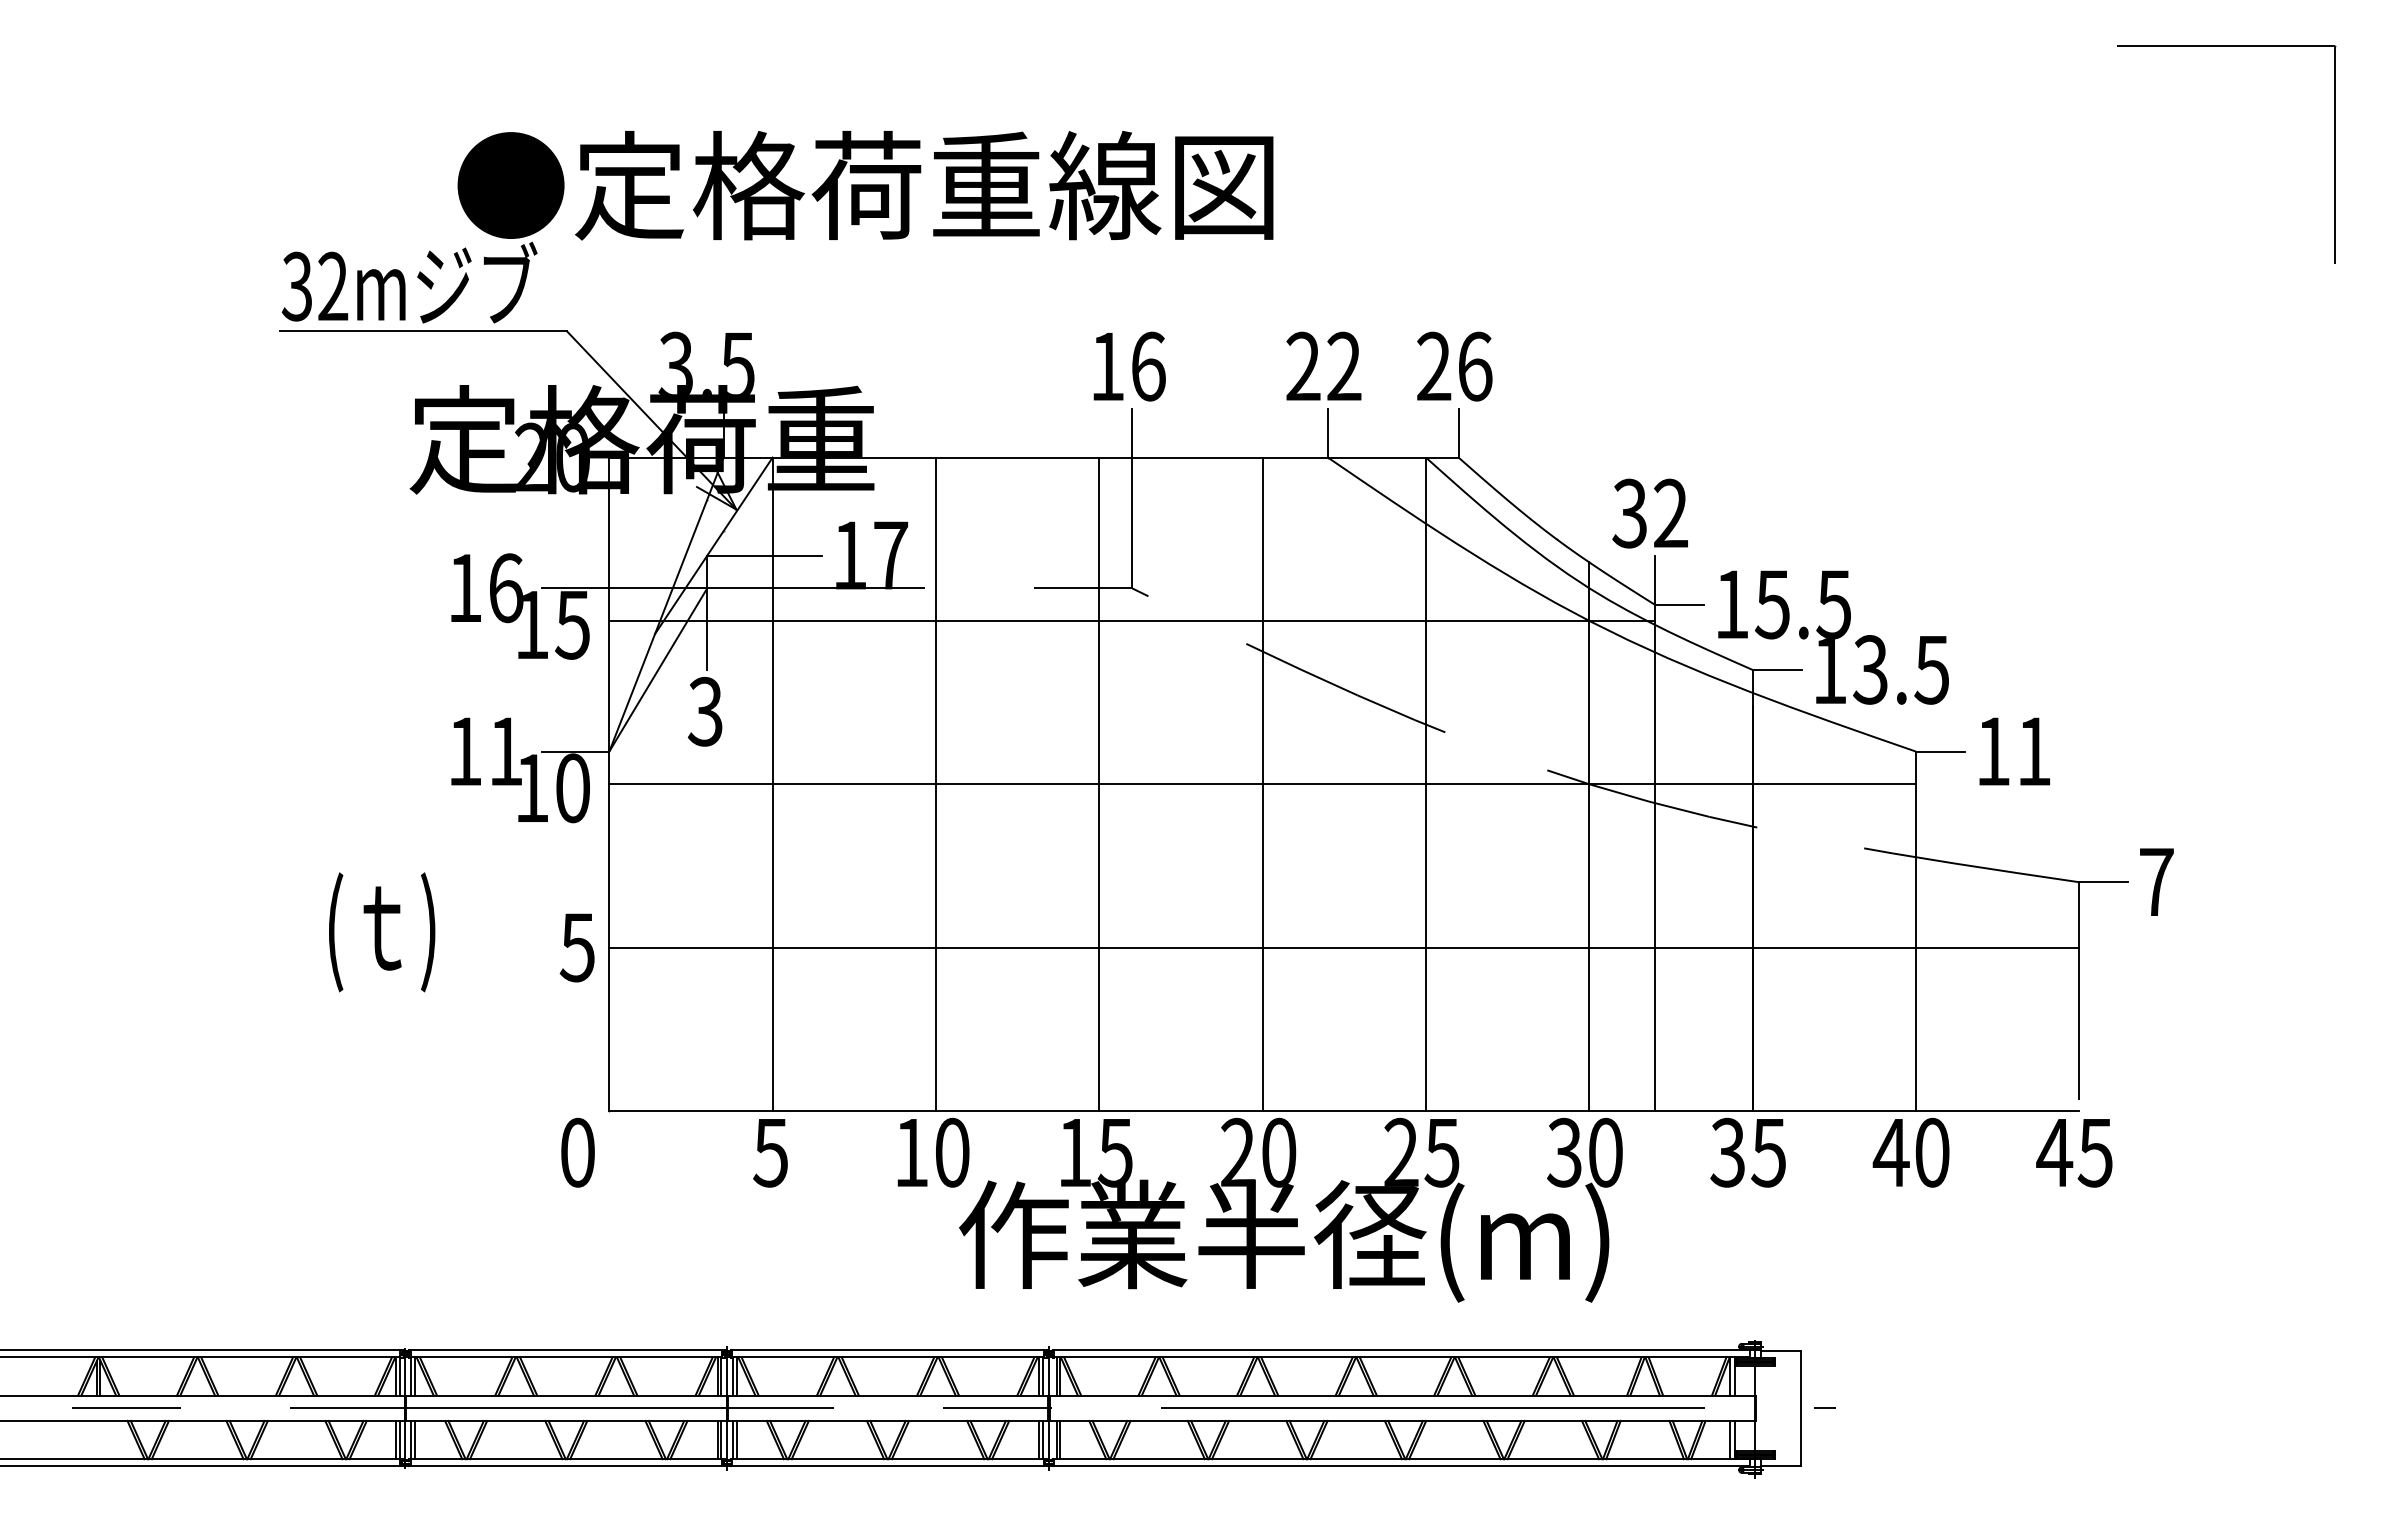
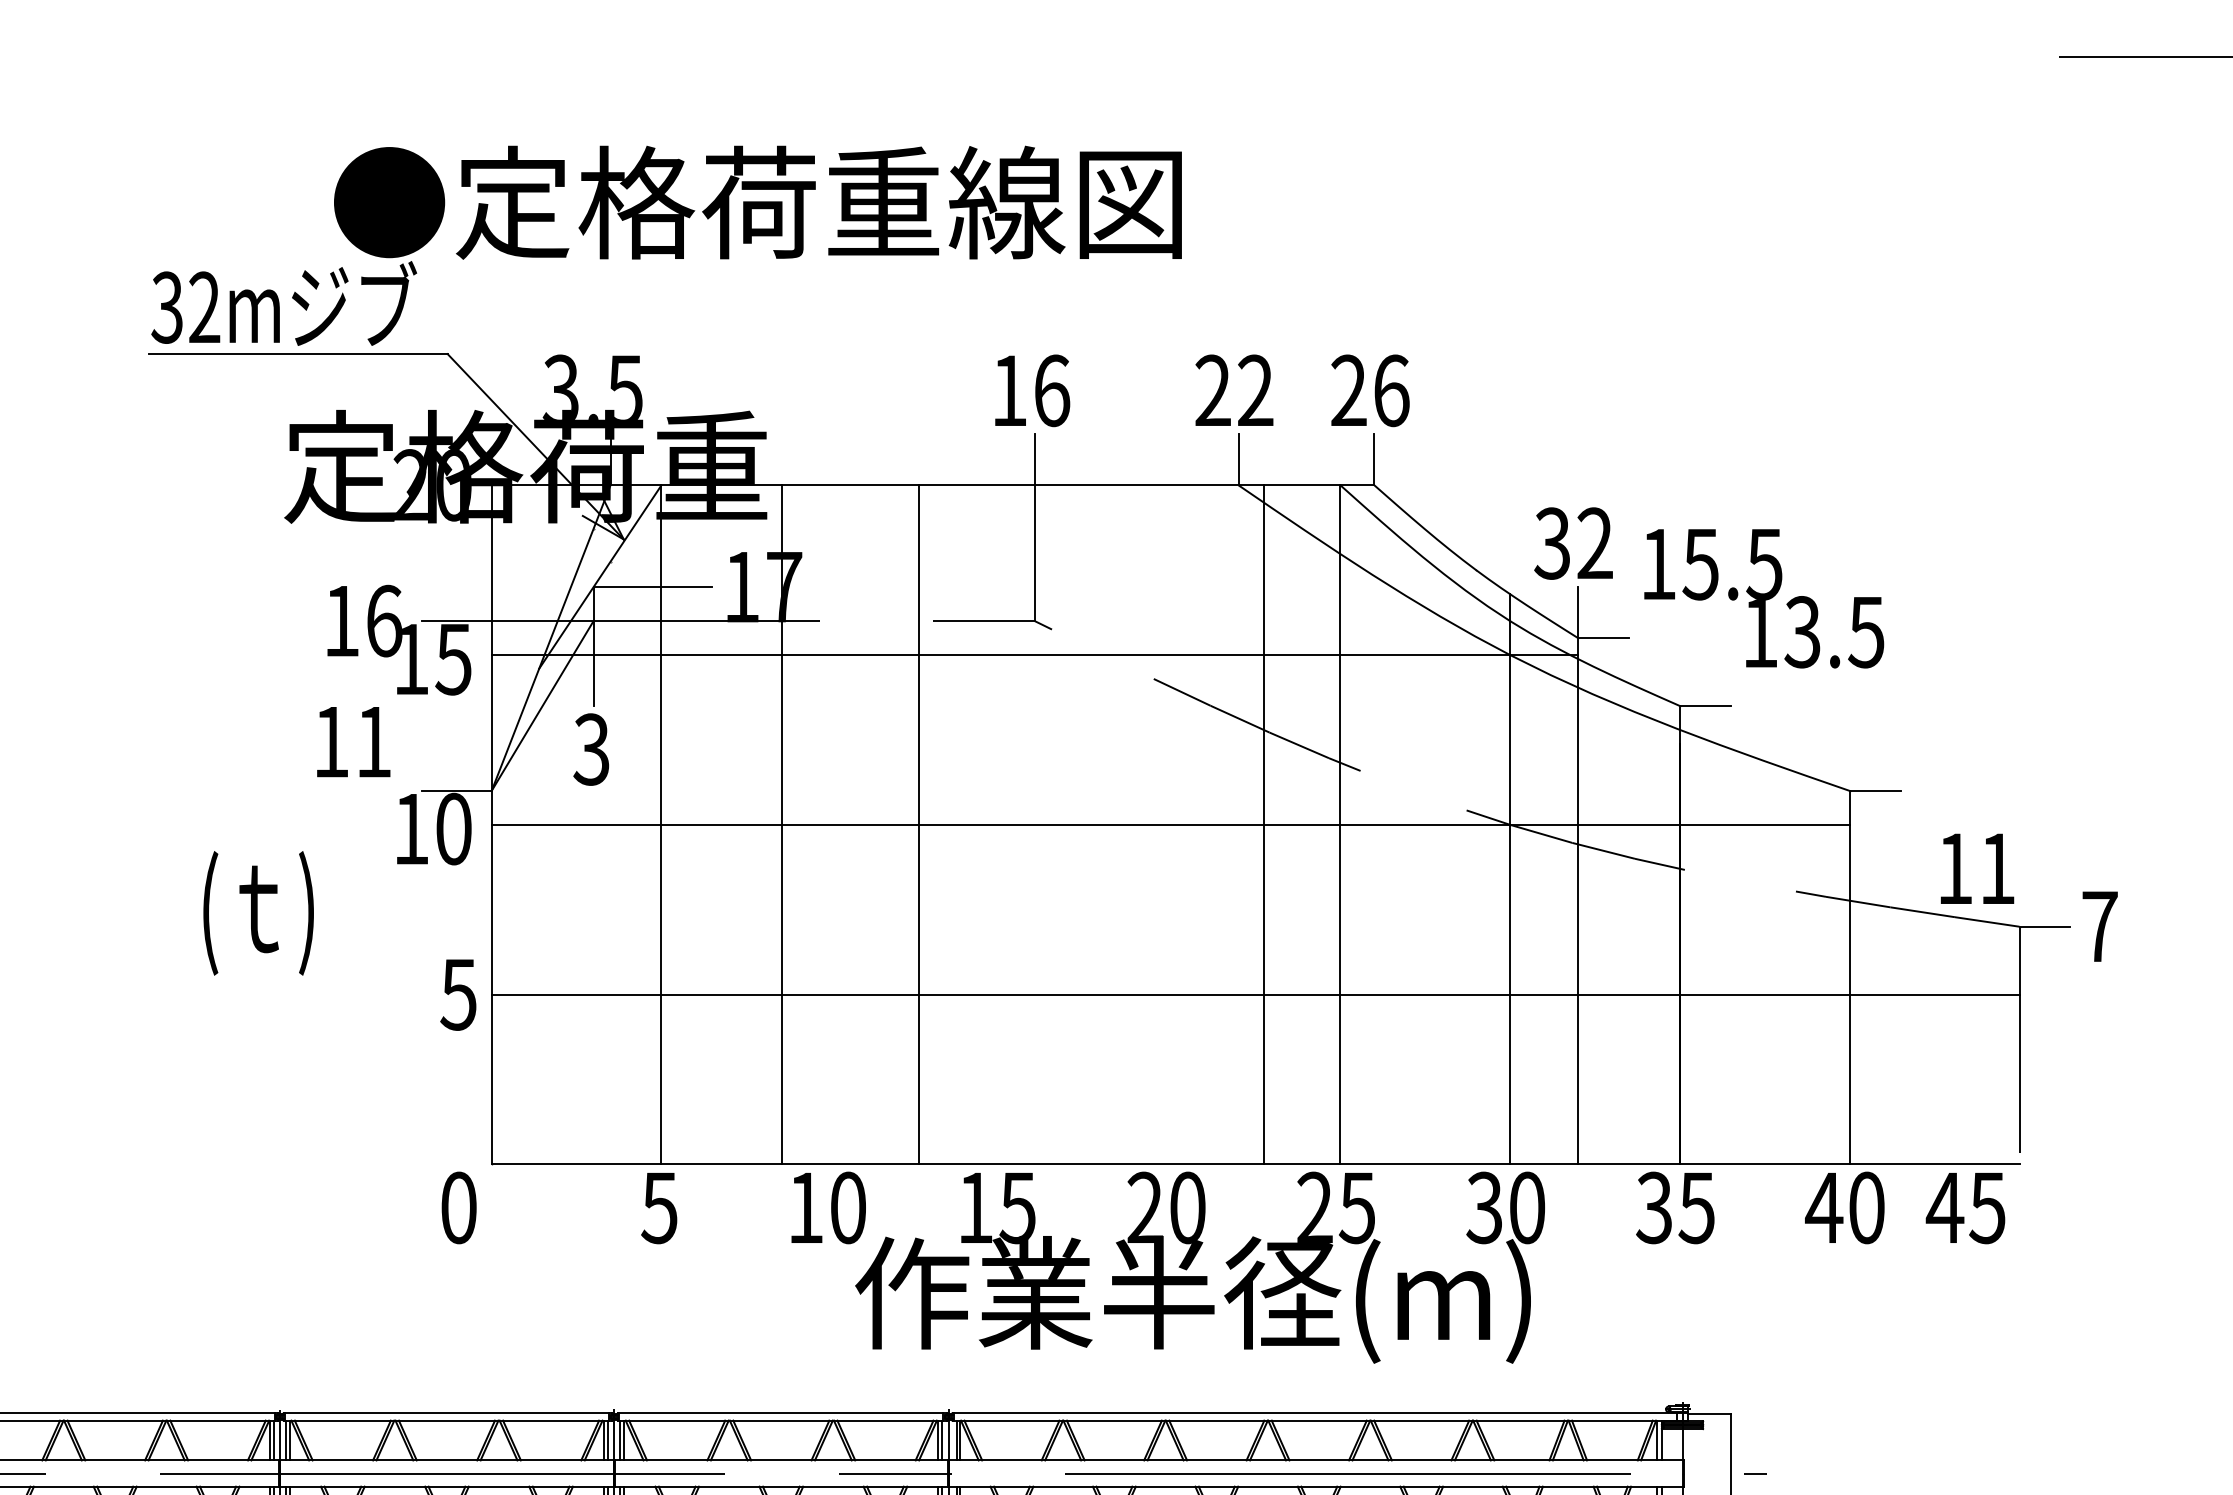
text: (1833, 637) -> (1764, 598), moved
text: (486, 751) -> (353, 742), moved
text: (2014, 751) -> (1977, 868), moved
line: (935, 783) -> (781, 824), moved
line: (1099, 783) -> (919, 824), moved
line: (1262, 783) -> (1264, 824), moved
text: (382, 932) -> (259, 913), moved
text: (2074, 1153) -> (1965, 1208), moved

